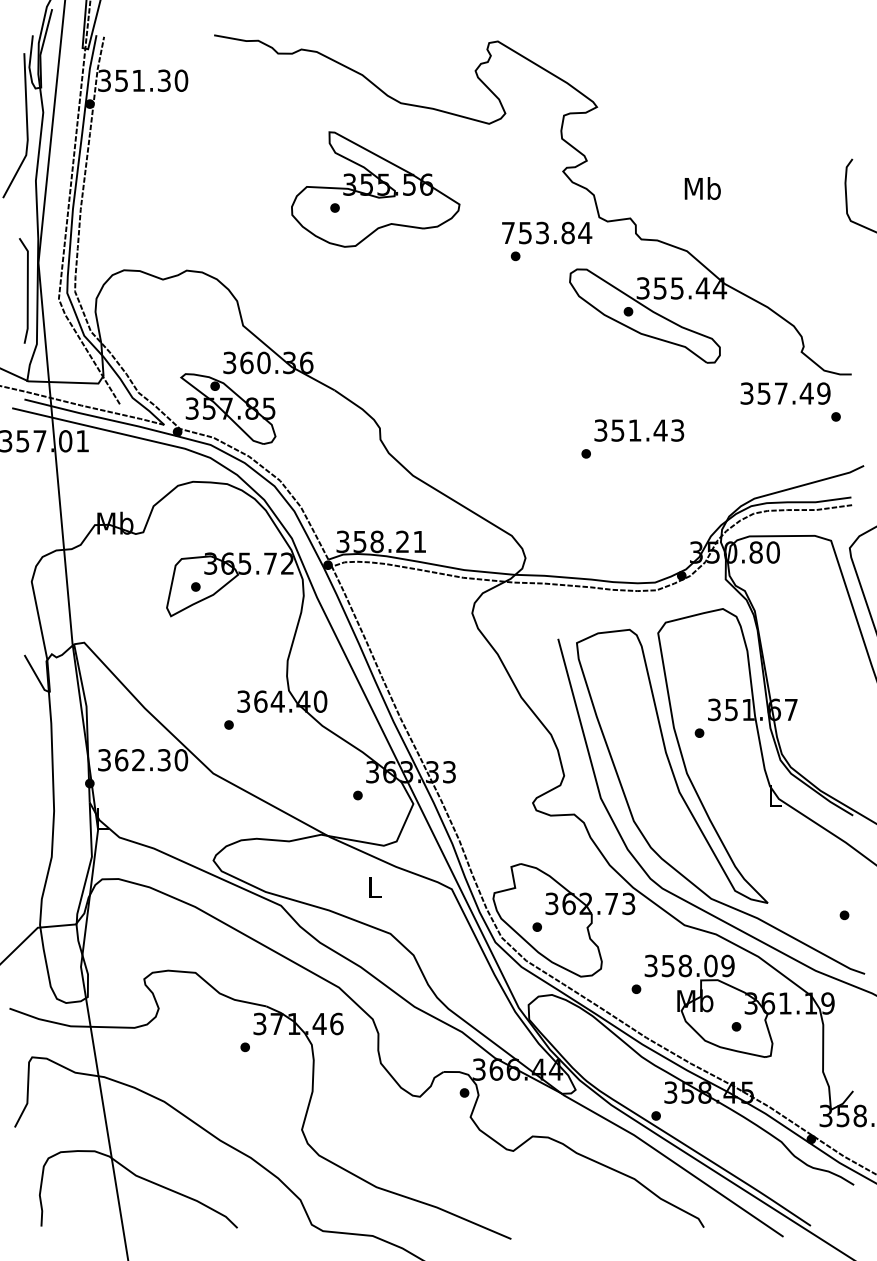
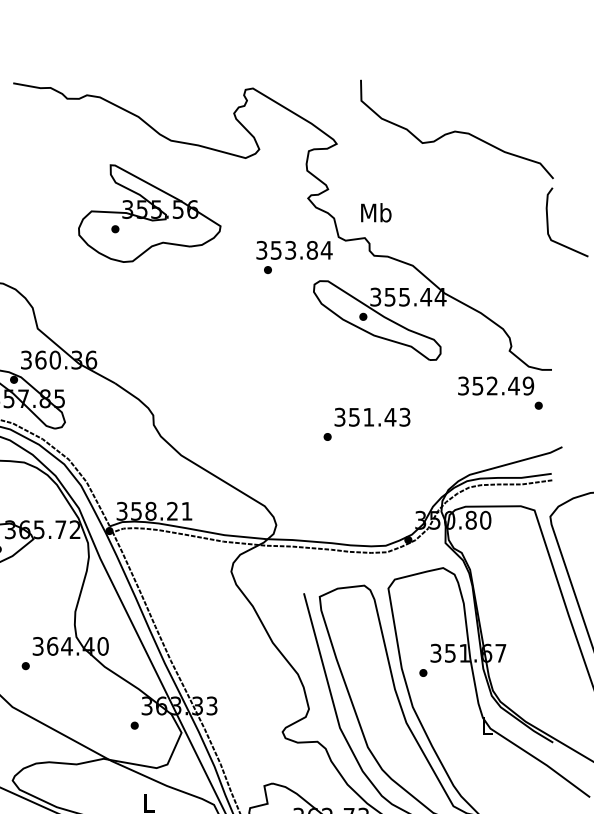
curve: (738, 91) -> (456, 130), added
text: (702, 188) -> (376, 212), moved
text: (508, 232) -> (261, 249), 753.84 -> 353.84
text: (780, 393) -> (491, 385), 357.49 -> 352.49

